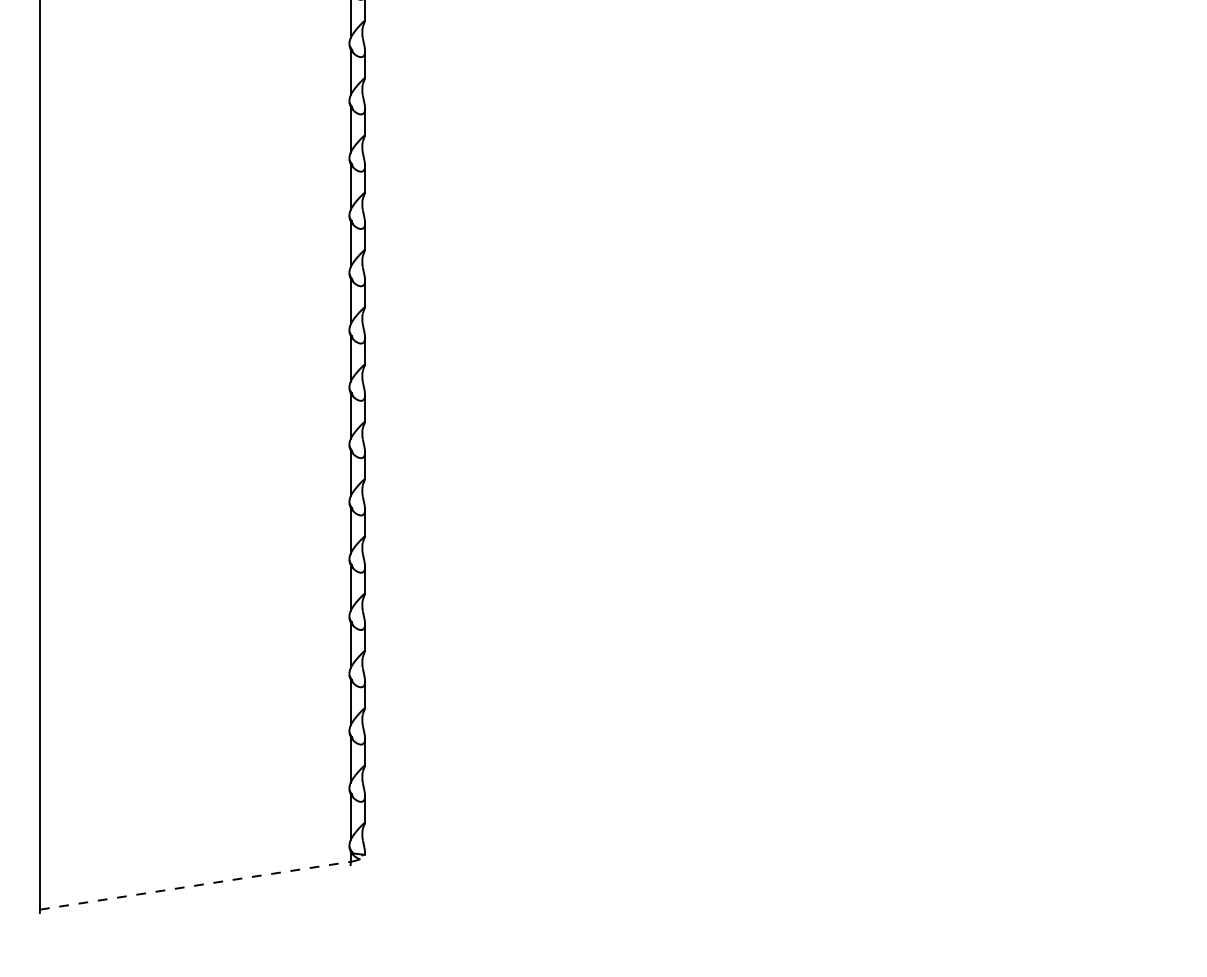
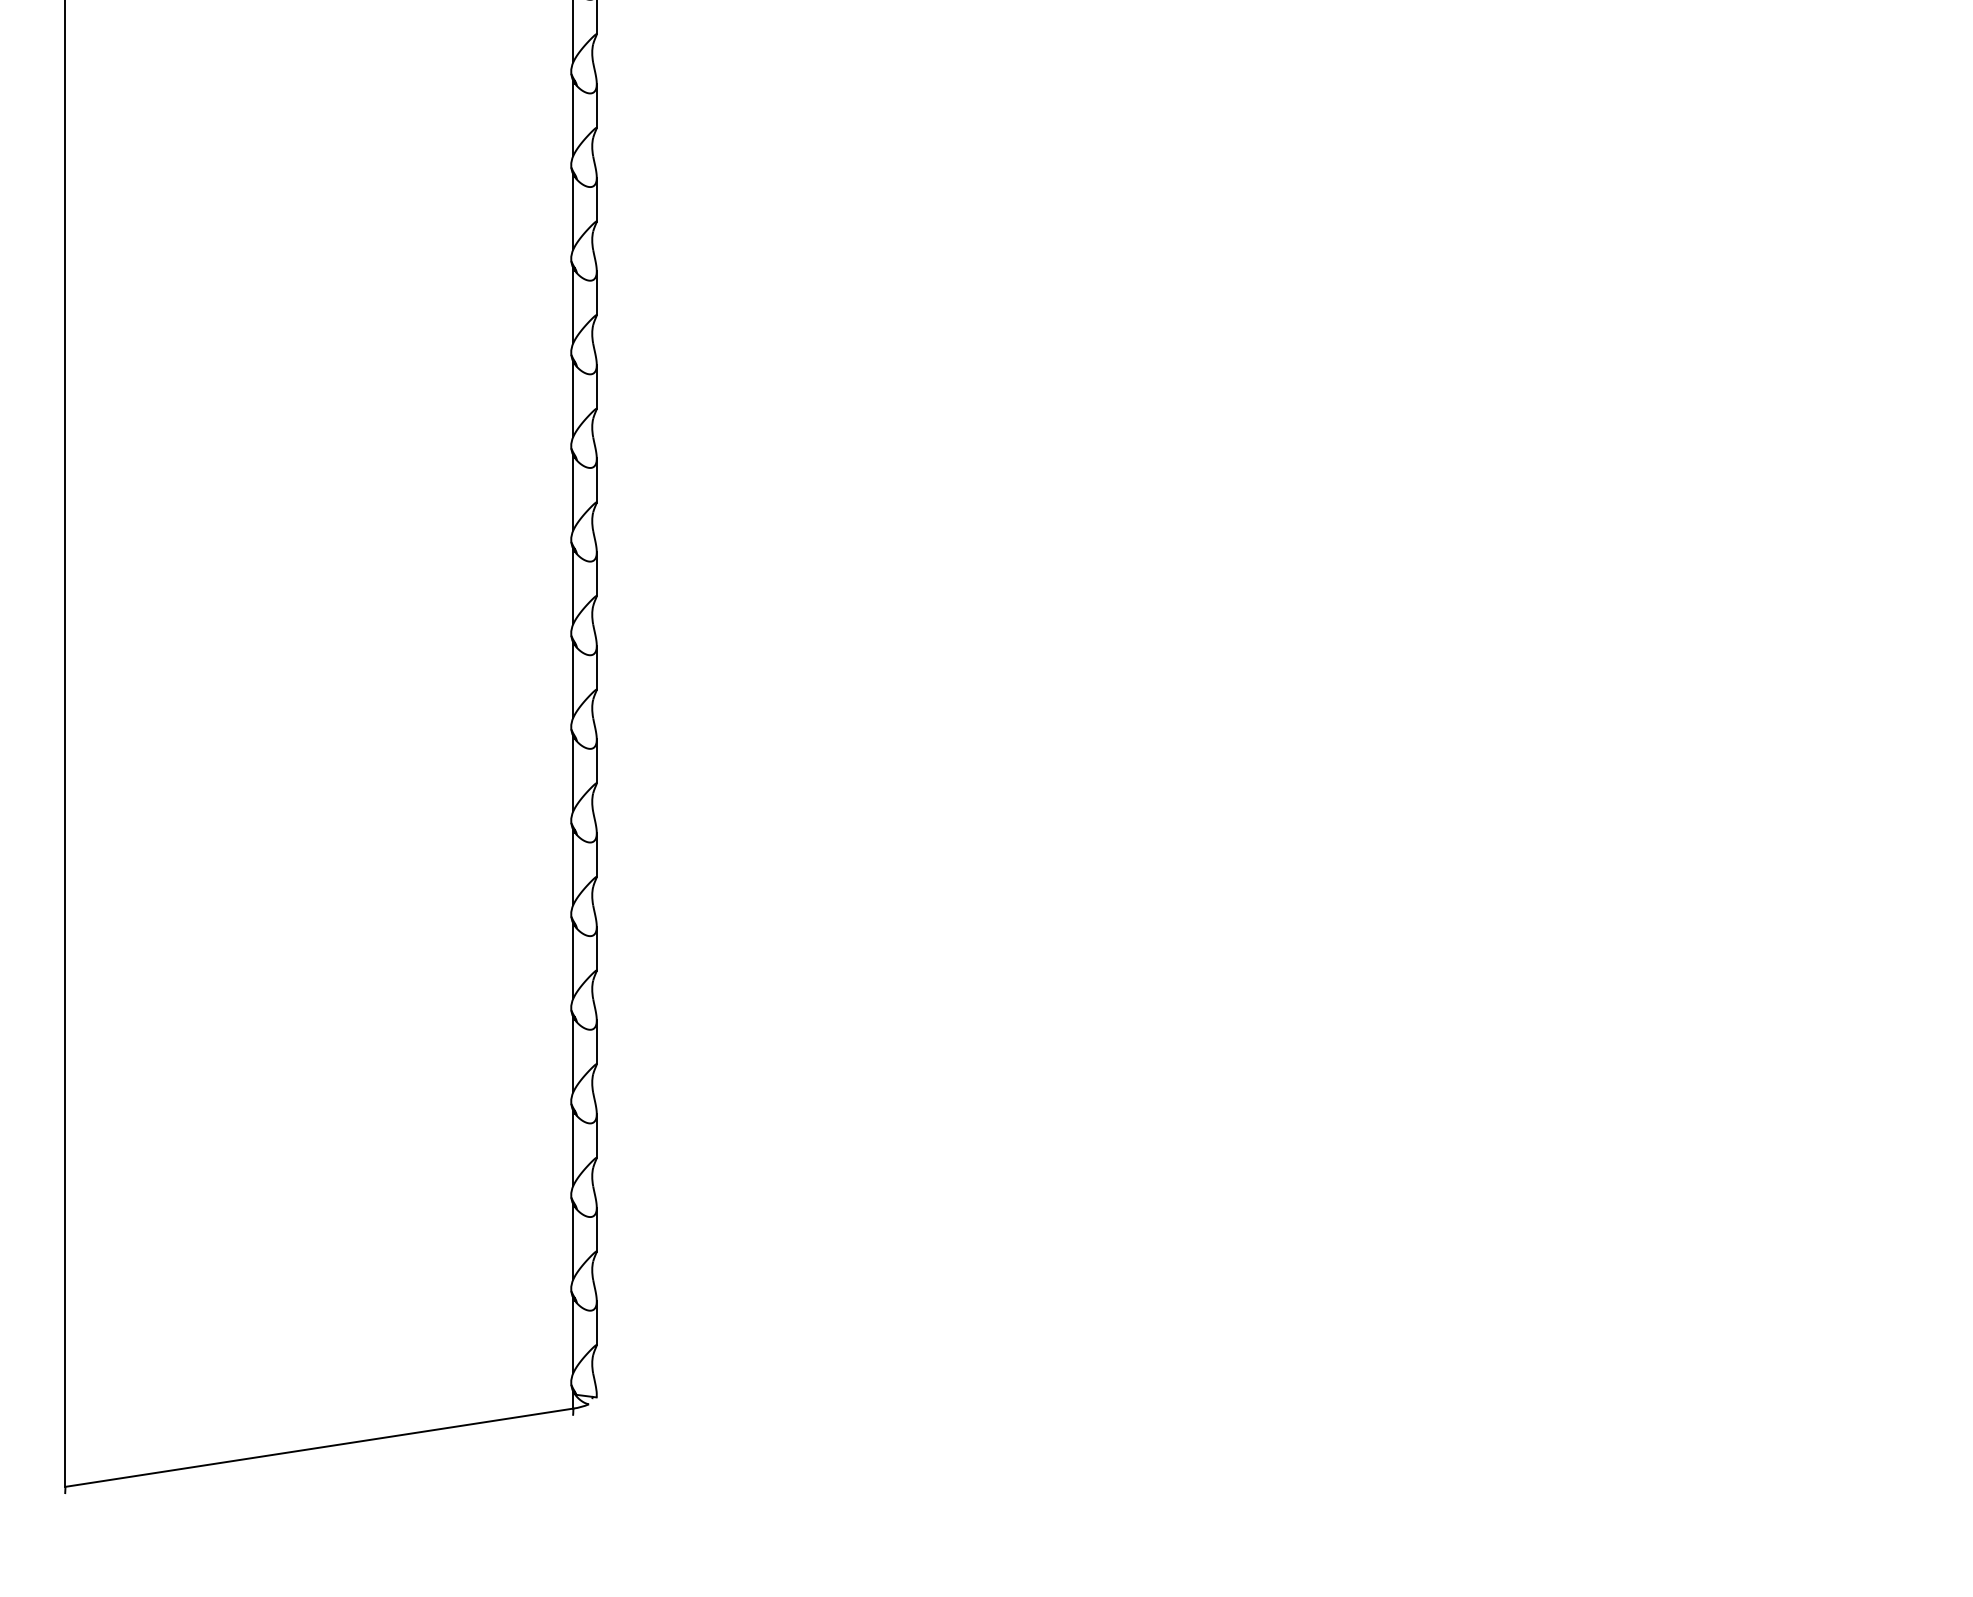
line: (195, 885) -> (319, 1447), dashed -> solid

